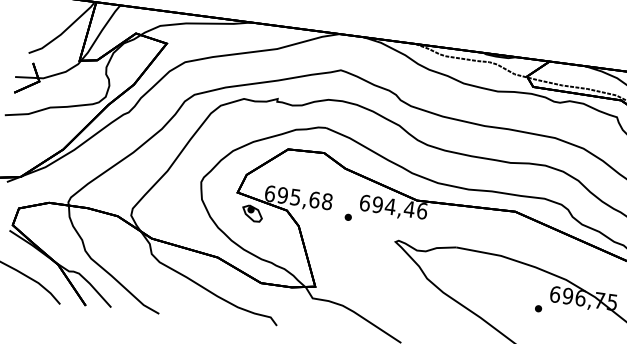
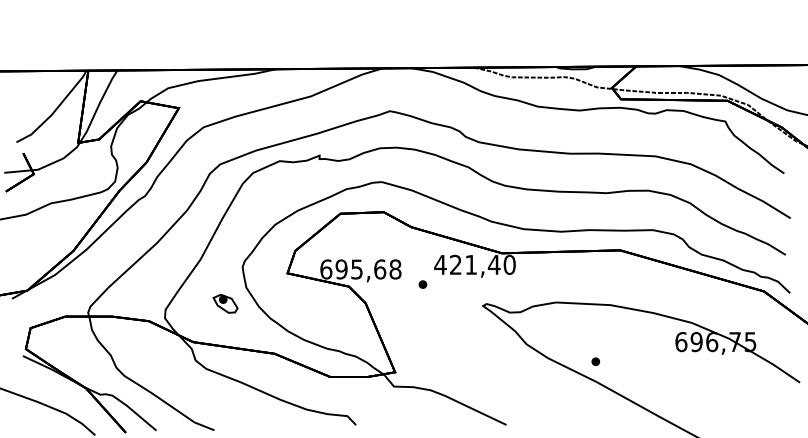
text: (393, 206) -> (474, 264), 694,46 -> 421,40
part: (252, 213) -> (225, 303), moved
part: (538, 308) -> (595, 361), moved

